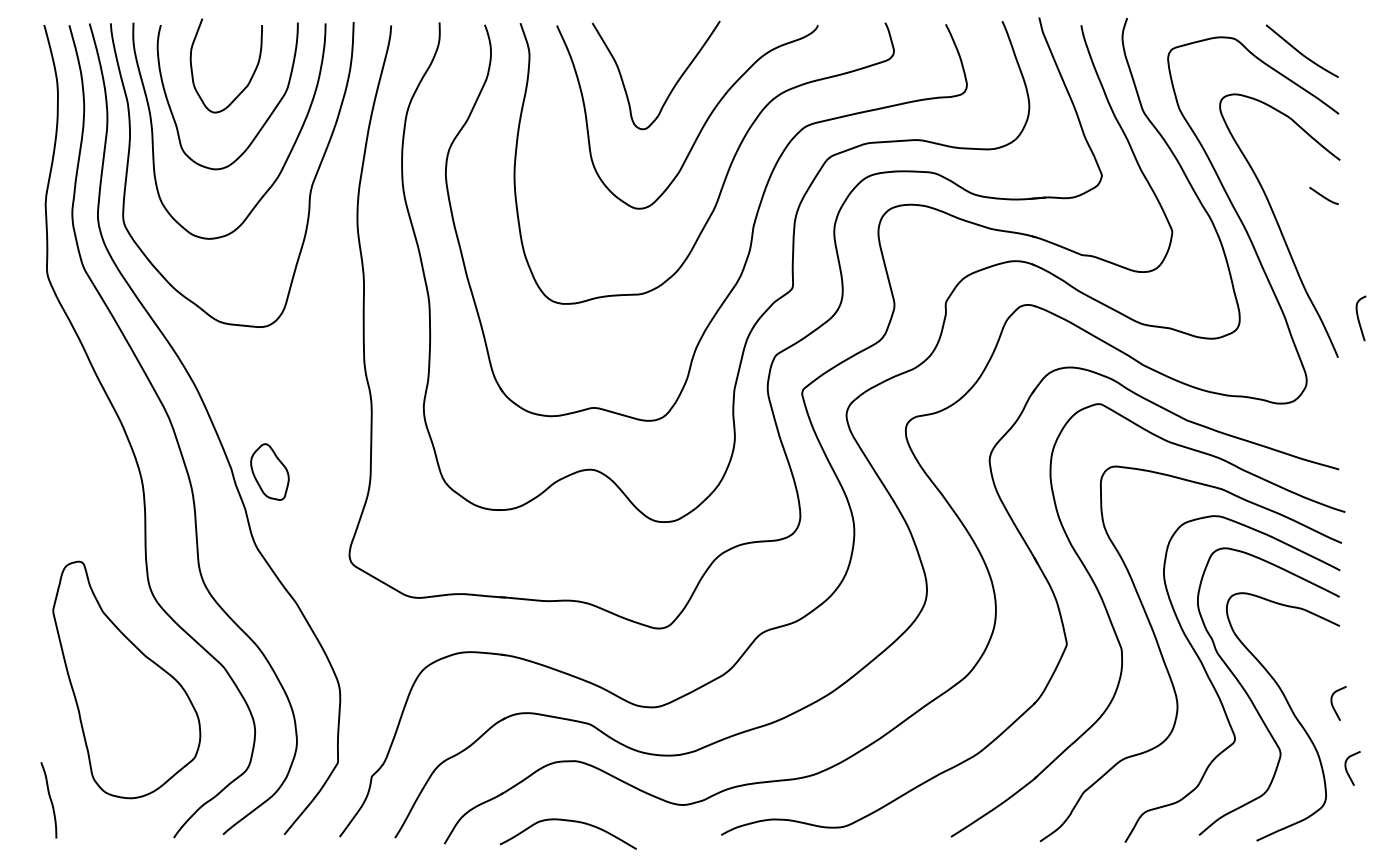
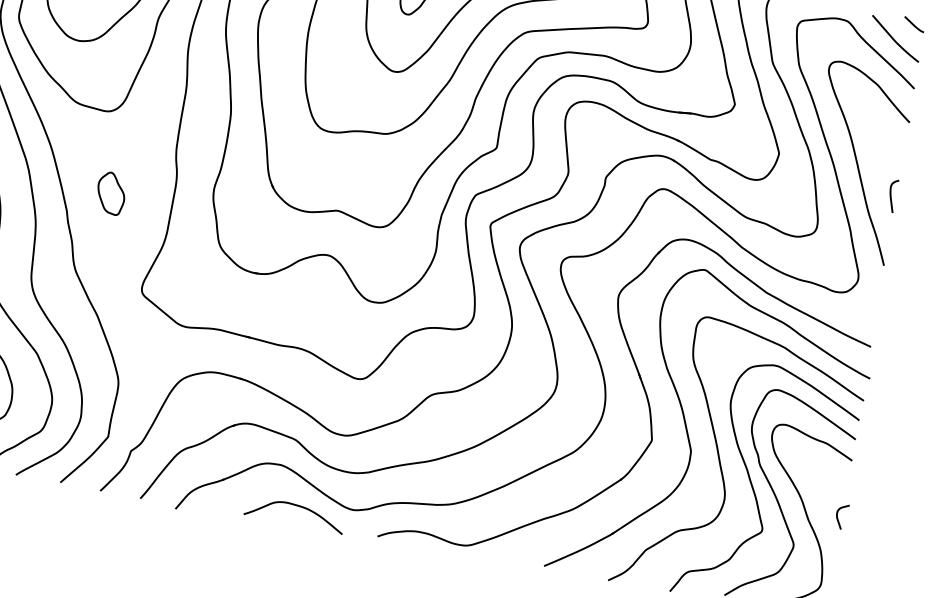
curve: (1323, 195) -> (913, 24), moved
curve: (1359, 318) -> (891, 195), moved
part: (269, 471) -> (110, 193), moved
curve: (1347, 770) -> (840, 566), removed
curve: (567, 821) -> (295, 505), moved

